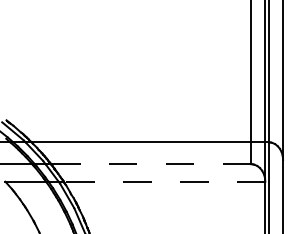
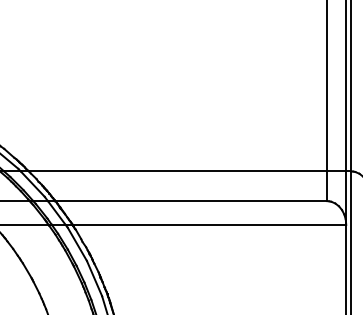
line: (150, 164) -> (190, 201), dashed -> solid
line: (164, 181) -> (209, 224), dashed -> solid

